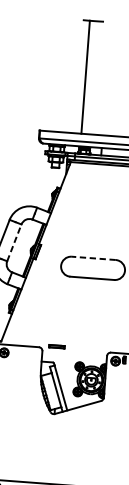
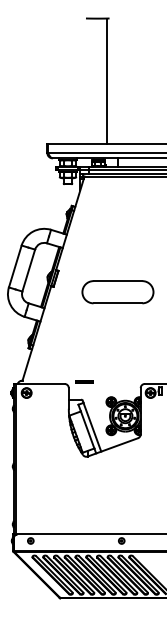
line: (85, 77) -> (106, 81), moved
line: (14, 242) -> (28, 270), dashed -> solid
line: (93, 258) -> (117, 281), dashed -> solid

